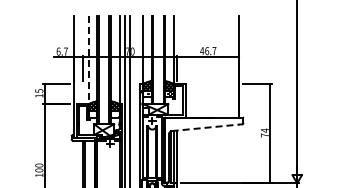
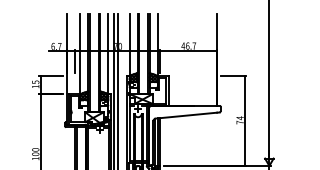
line: (88, 60) -> (80, 54), dashed -> solid
line: (206, 127) -> (187, 115), dashed -> solid

